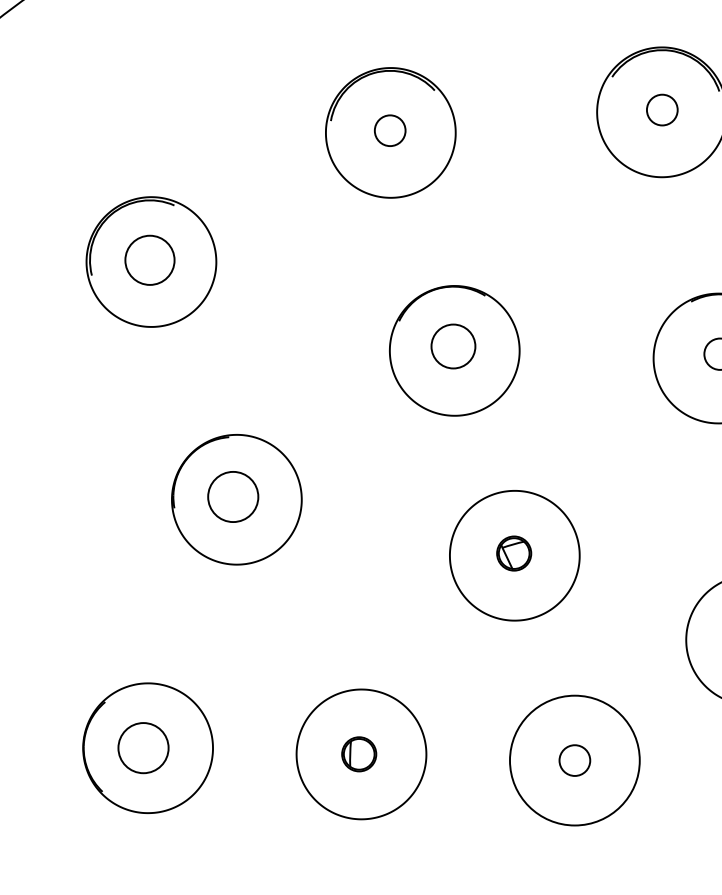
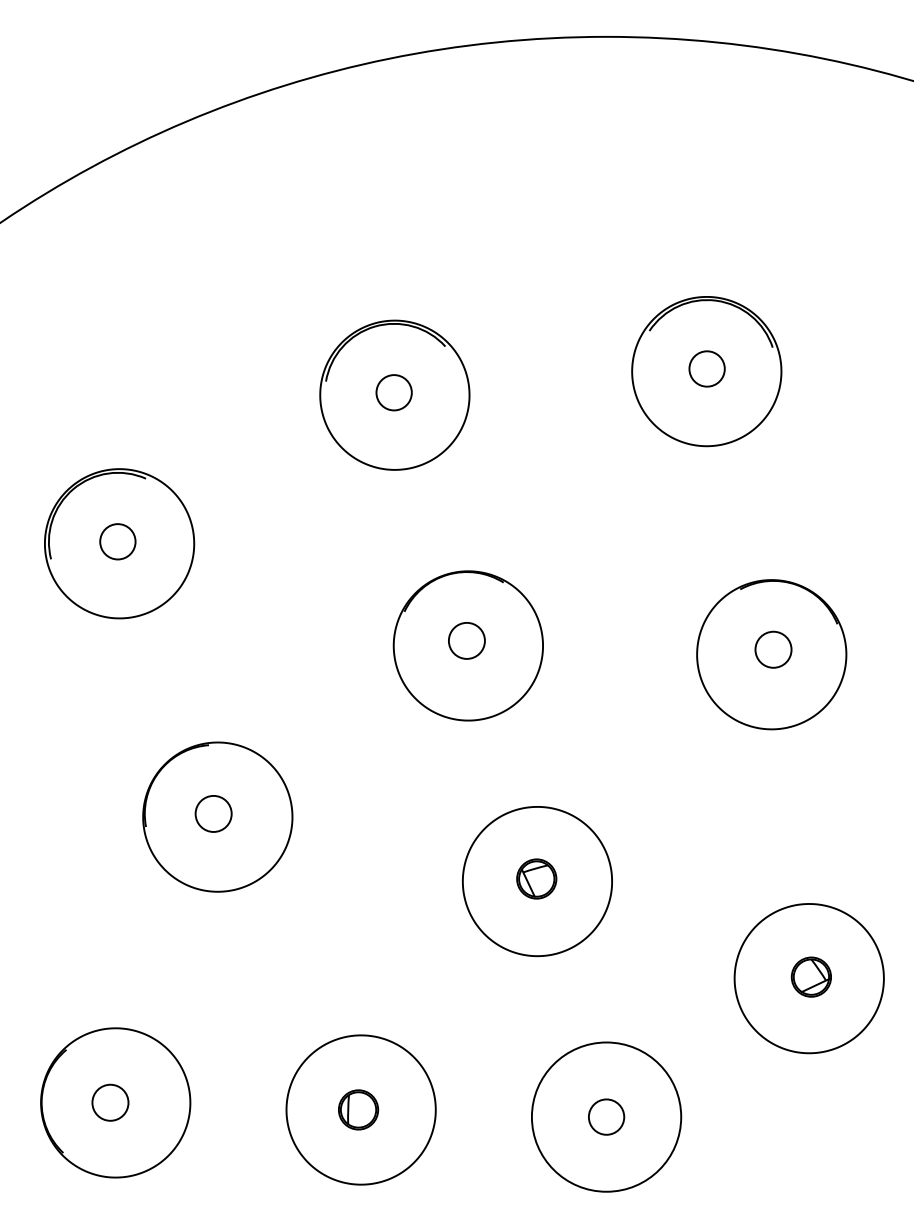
circle: (149, 260) -> (117, 541), size x0.62
circle: (453, 346) -> (466, 640), size x0.71
circle: (233, 496) -> (213, 813), size x0.62
circle: (143, 747) -> (110, 1102), size x0.62

